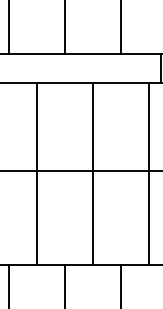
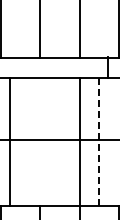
line: (36, 173) -> (9, 141), moved
line: (91, 173) -> (79, 141), moved
line: (148, 174) -> (99, 142), solid -> dashed

